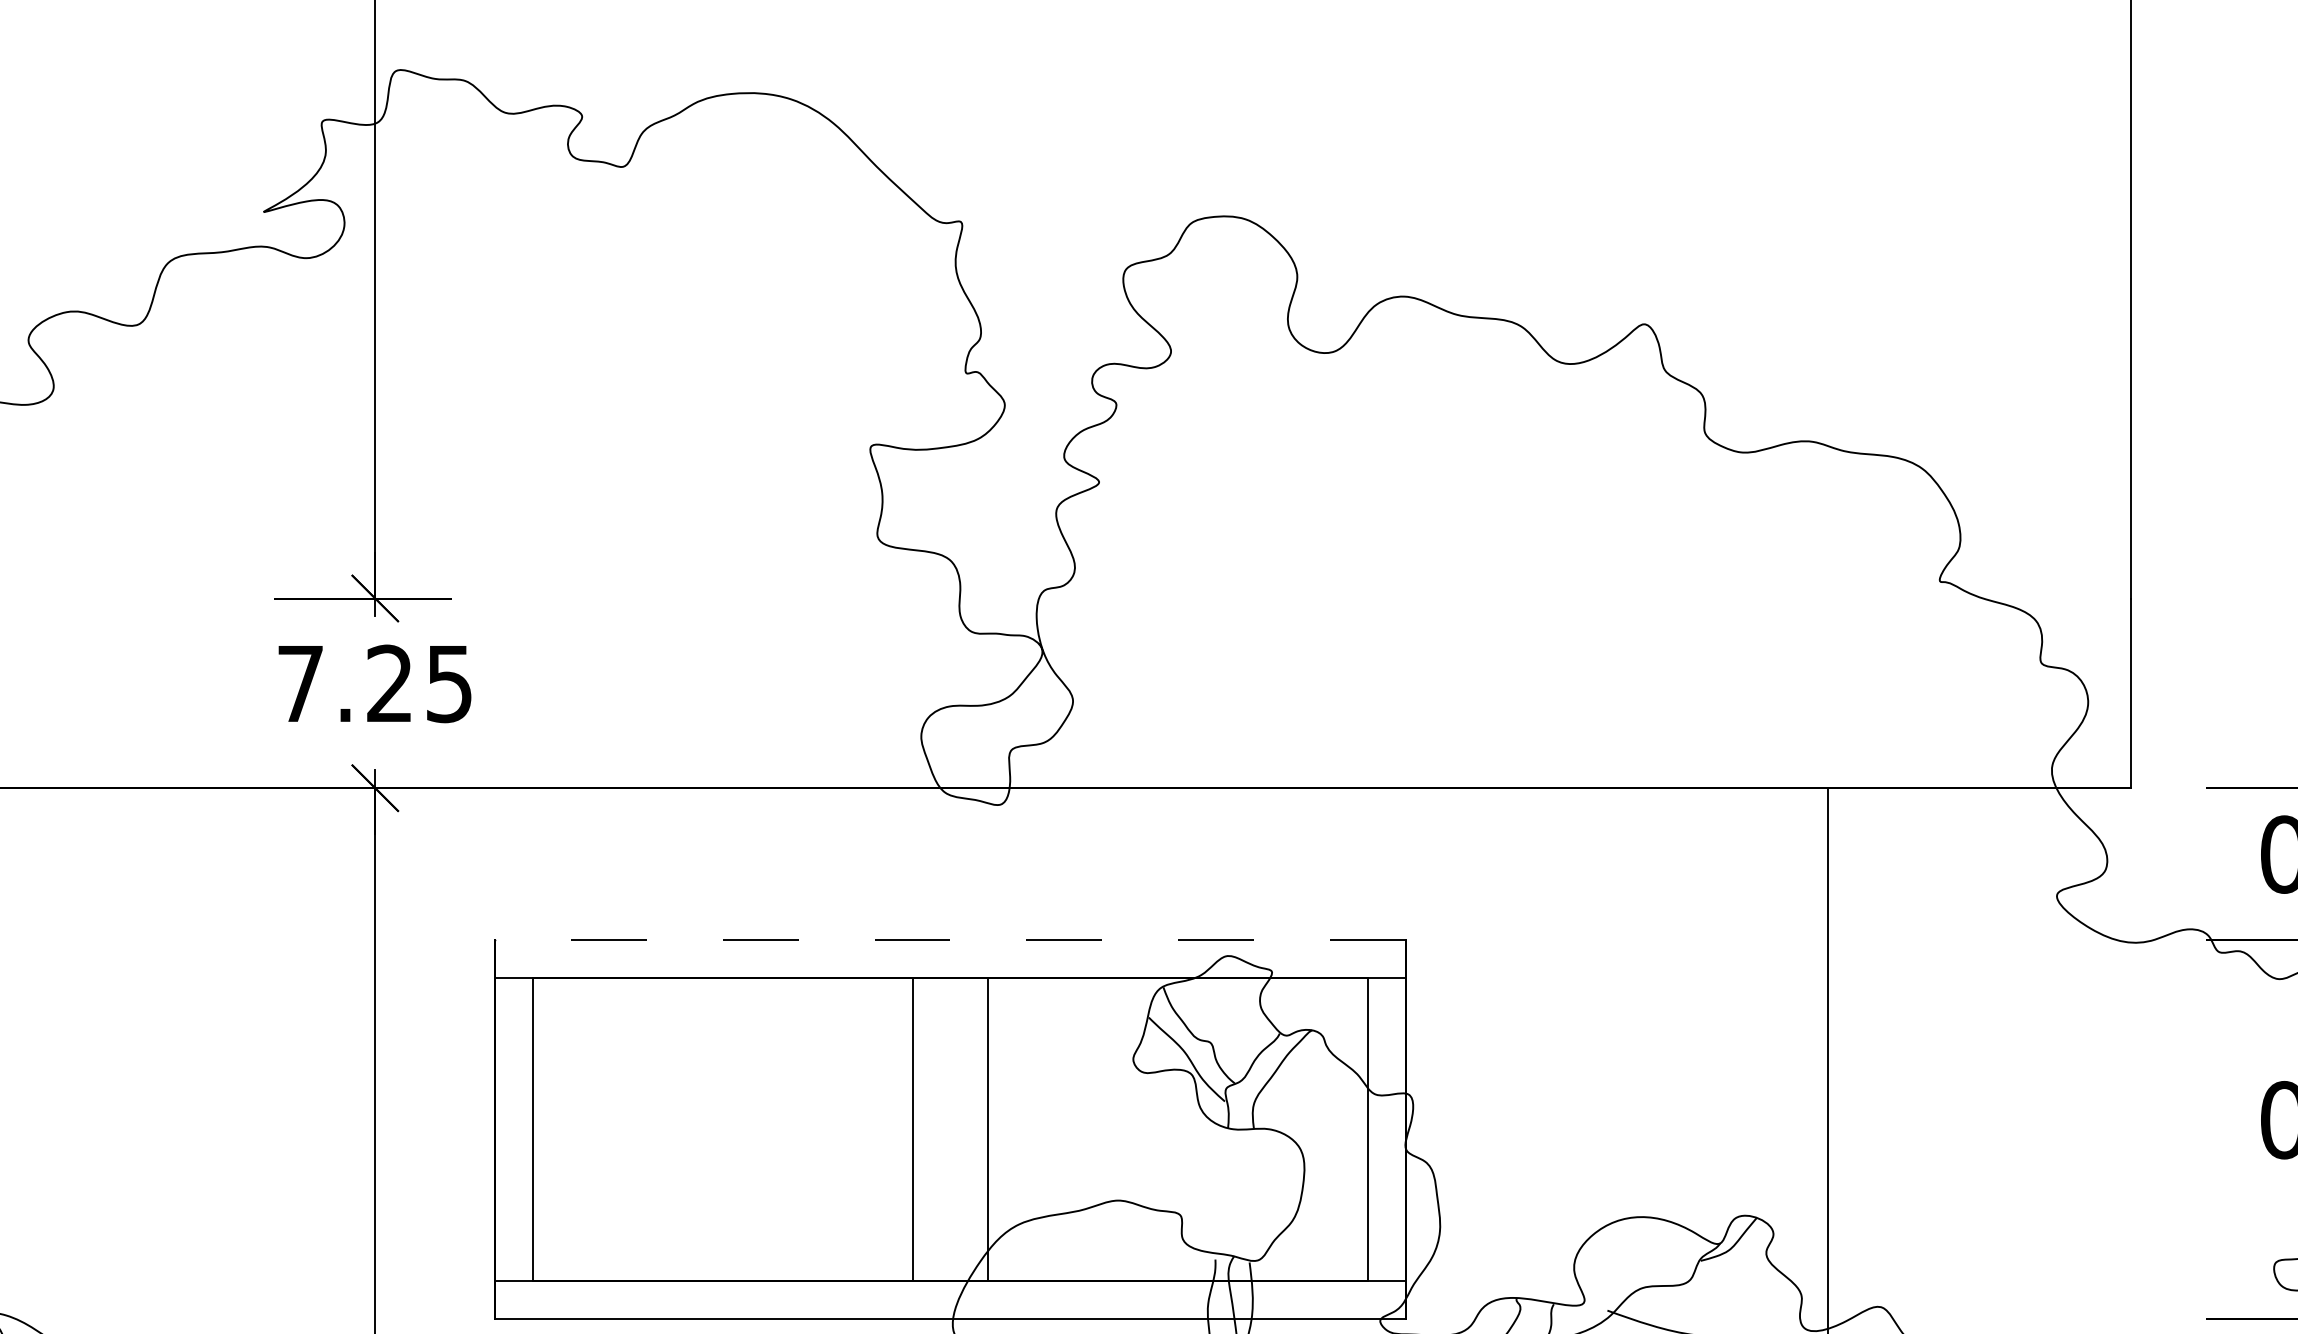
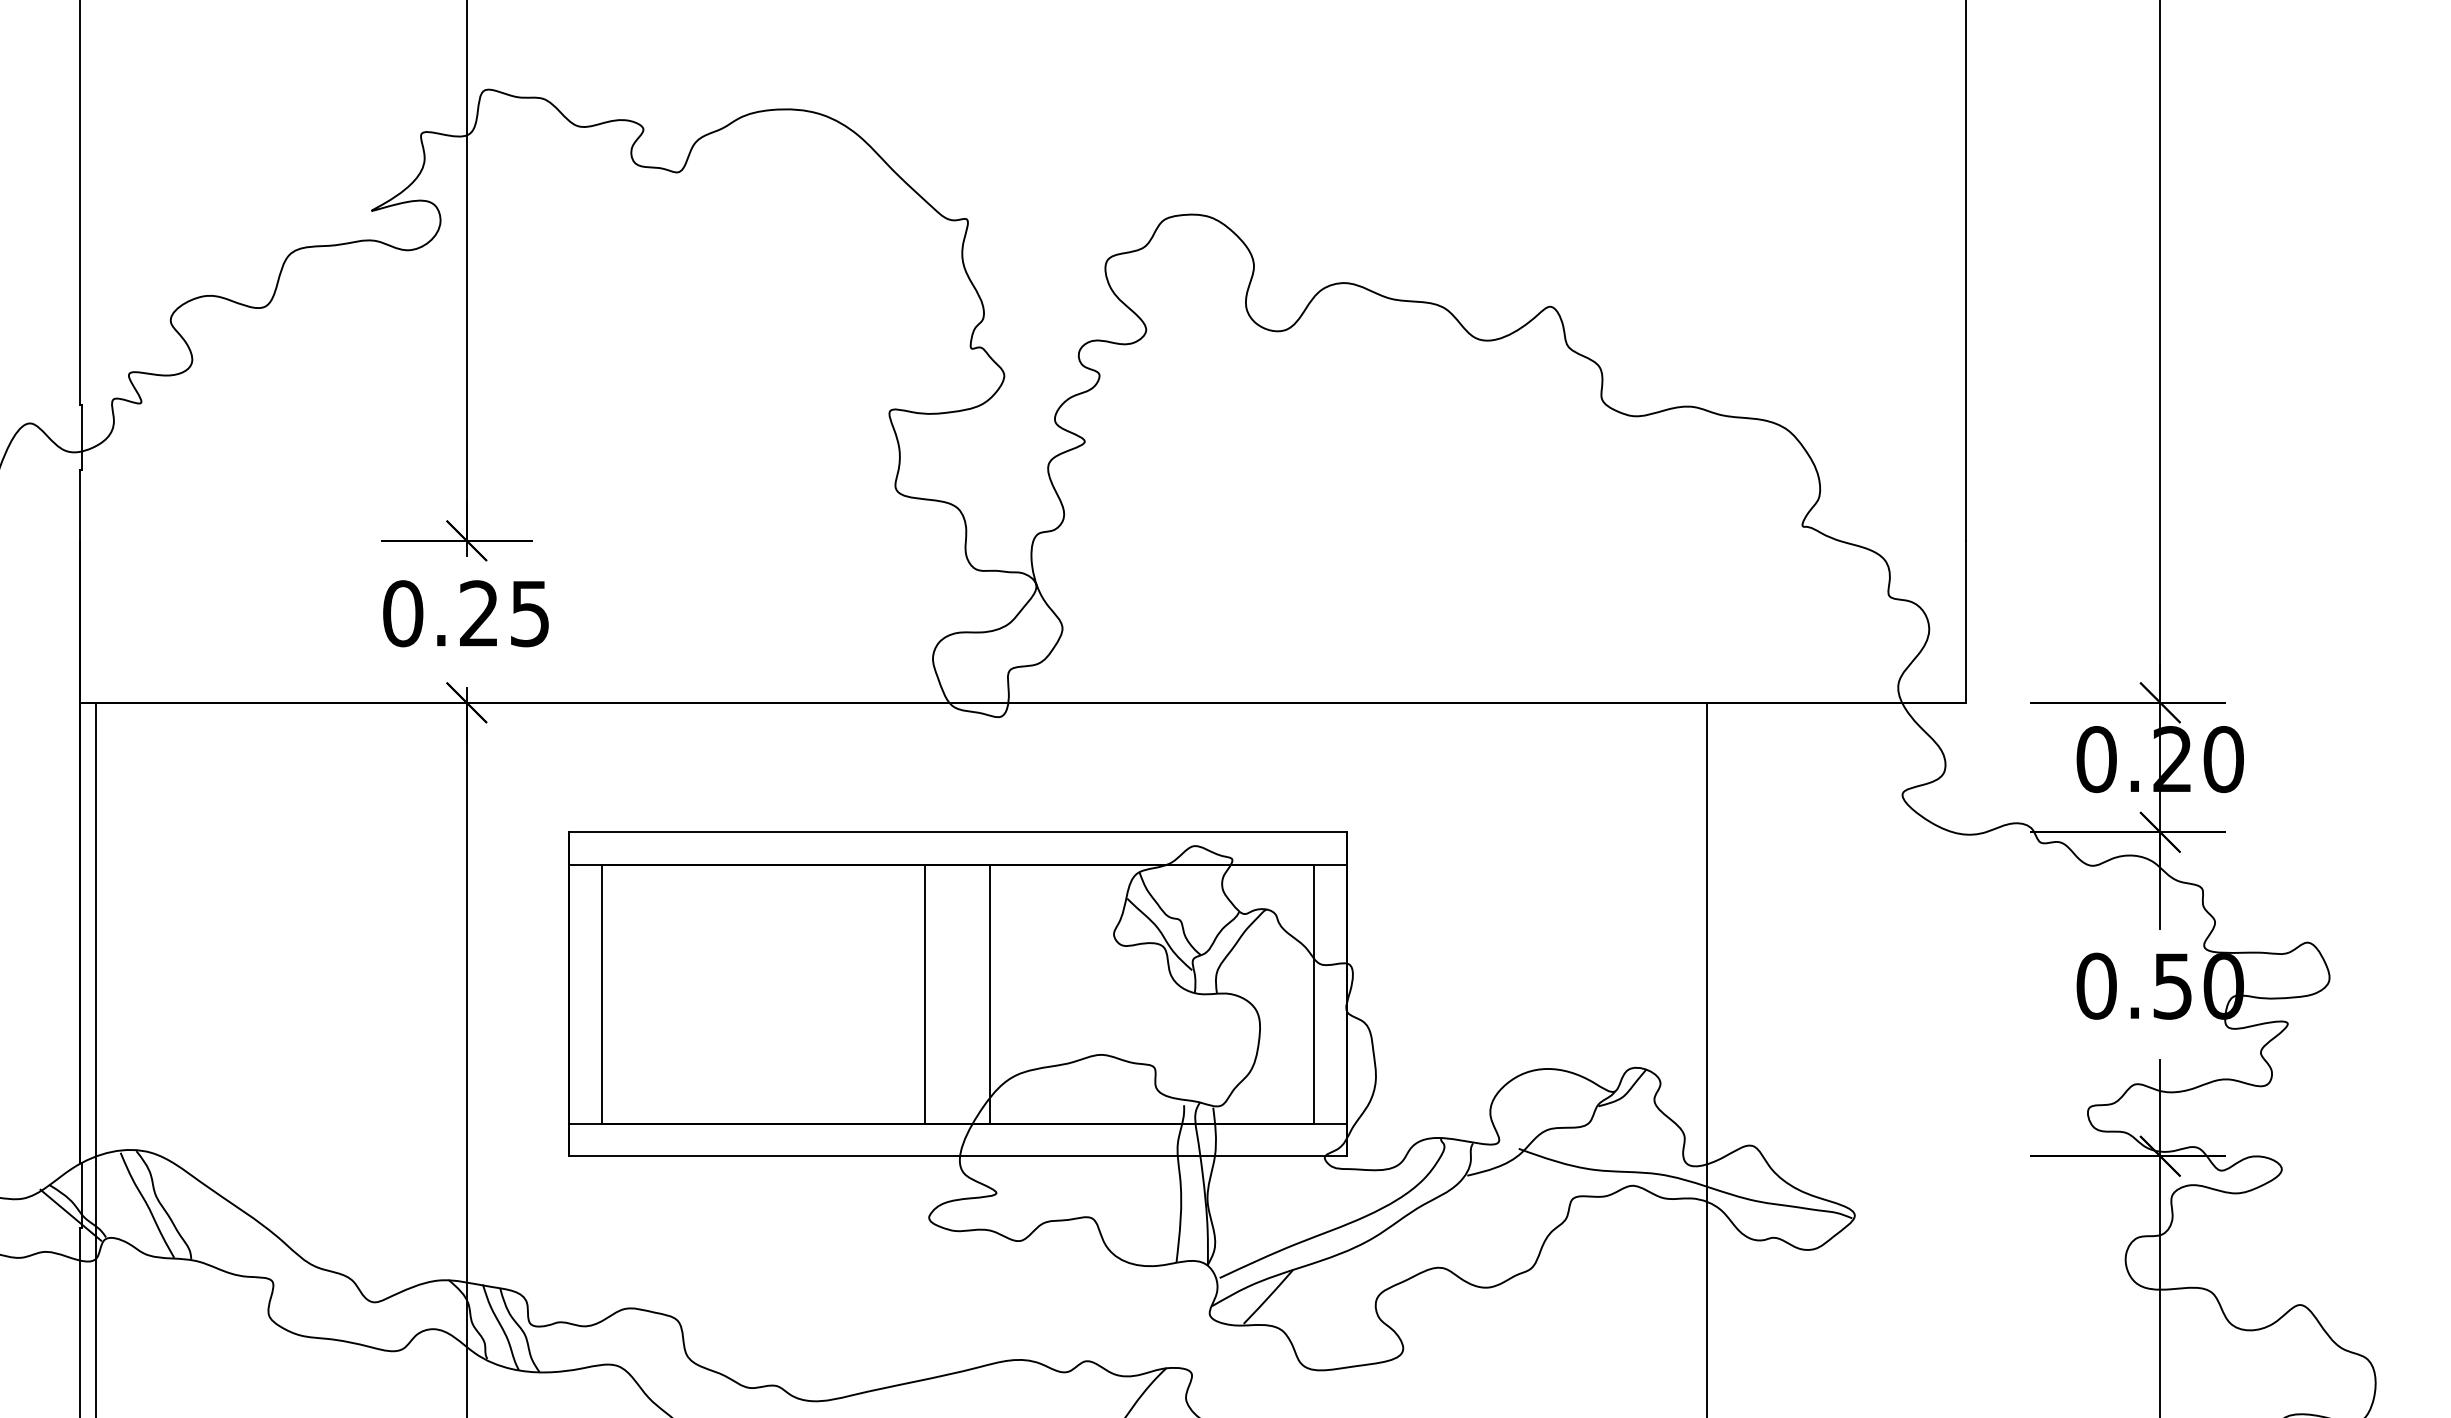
text: (301, 683) -> (403, 613), 7.25 -> 0.25
line: (950, 940) -> (957, 832), dashed -> solid

